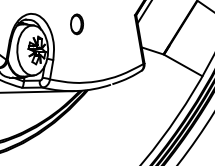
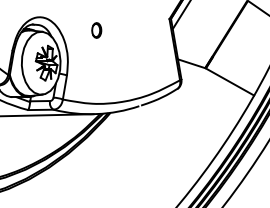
part: (76, 24) -> (96, 30), size x0.6

